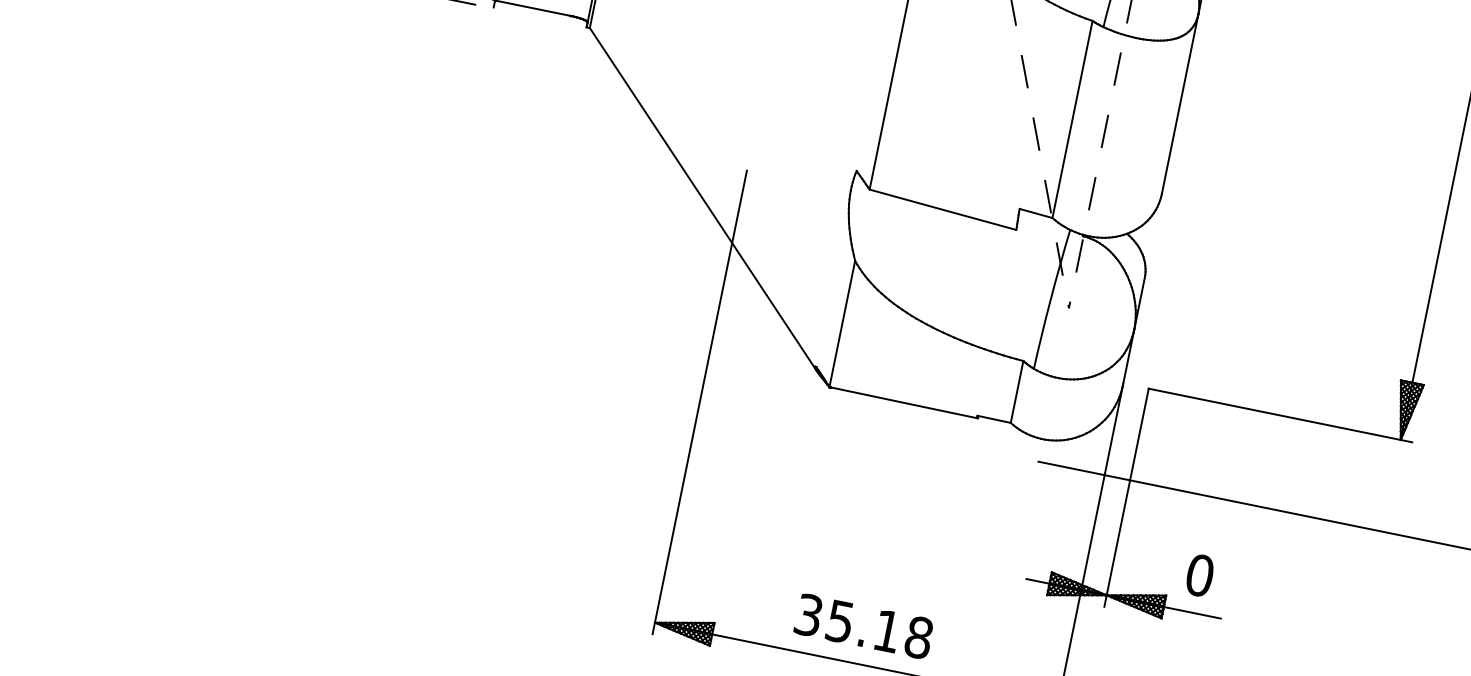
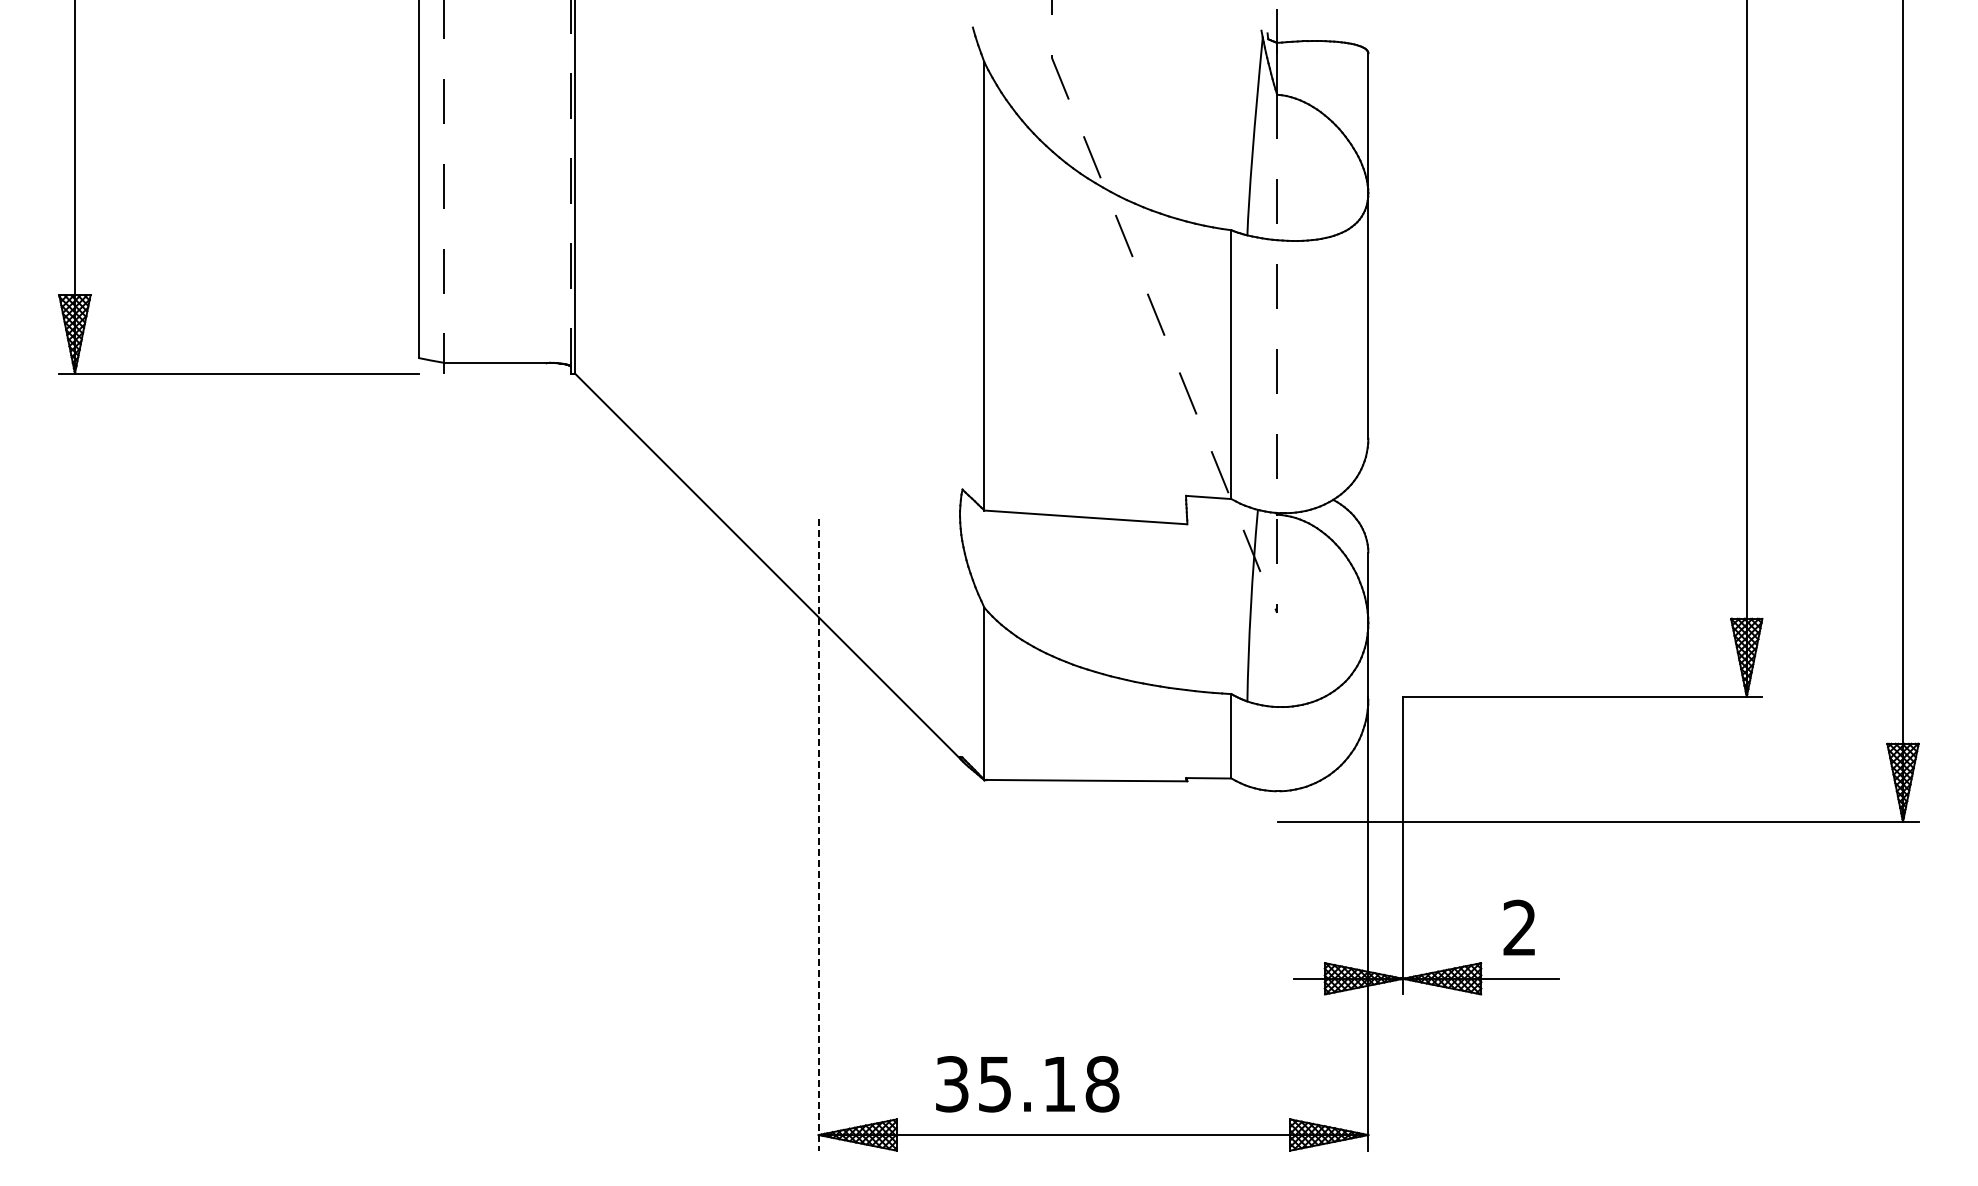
line: (699, 403) -> (818, 835), solid -> dashed
text: (1199, 575) -> (1519, 927), 0 -> 2
text: (863, 626) -> (1027, 1084), moved

